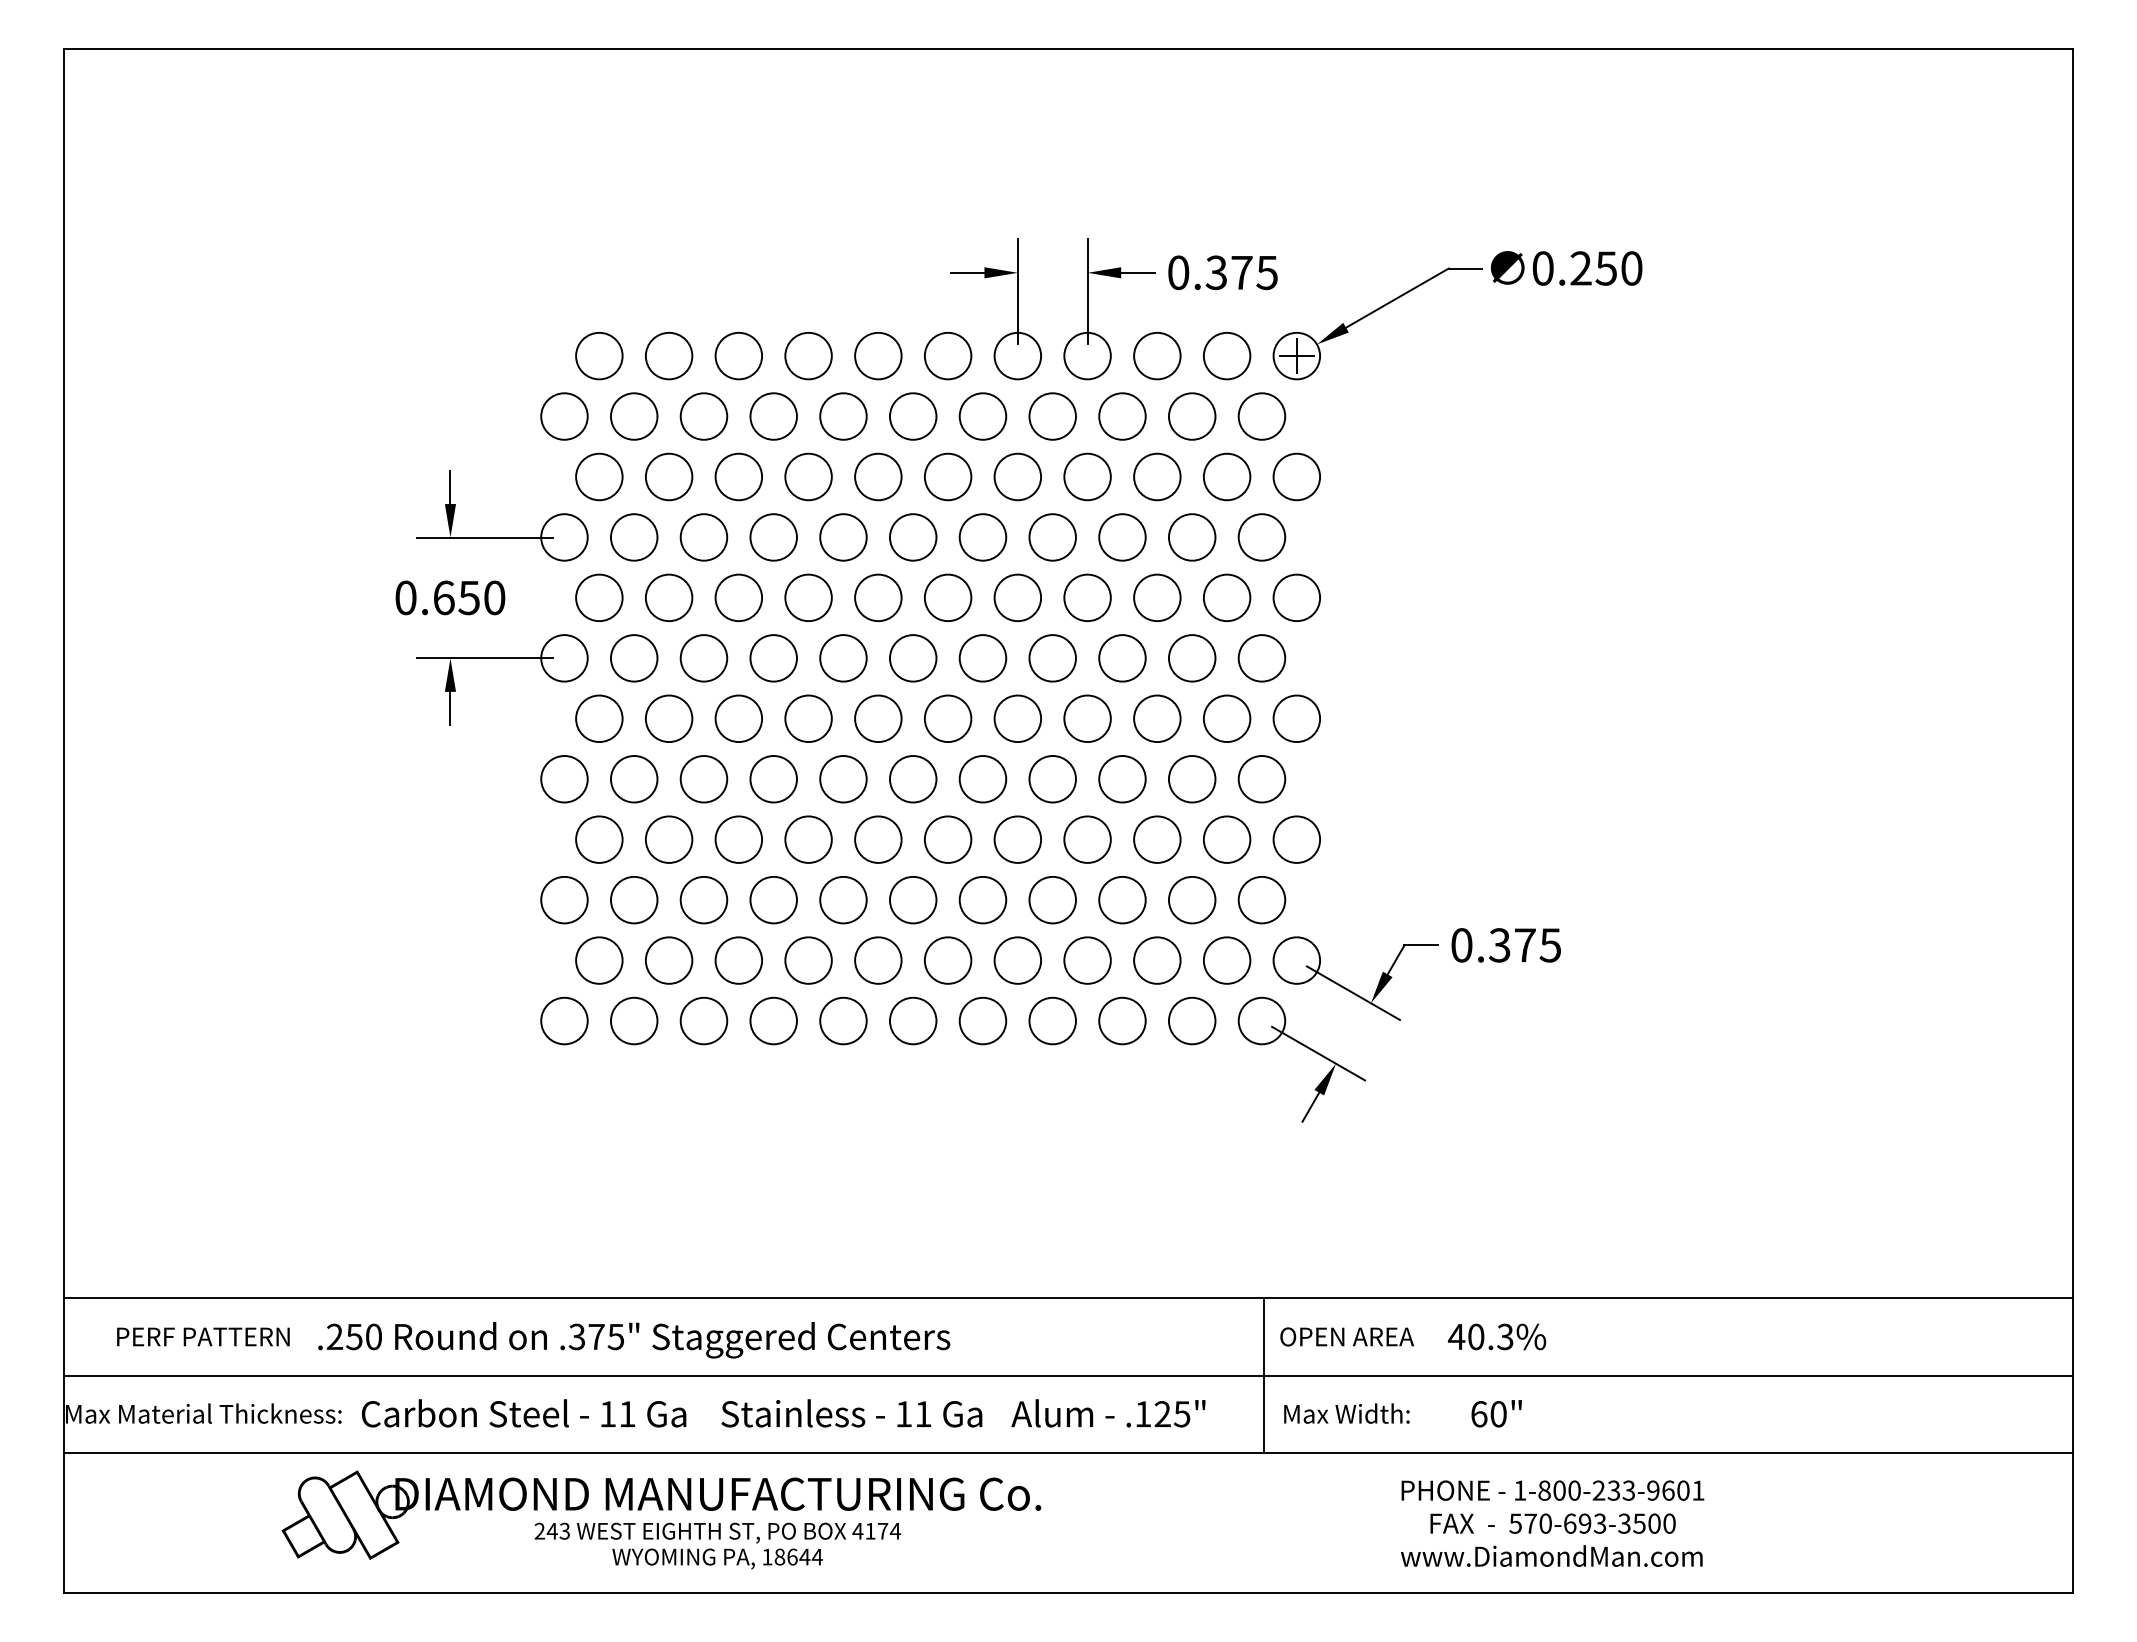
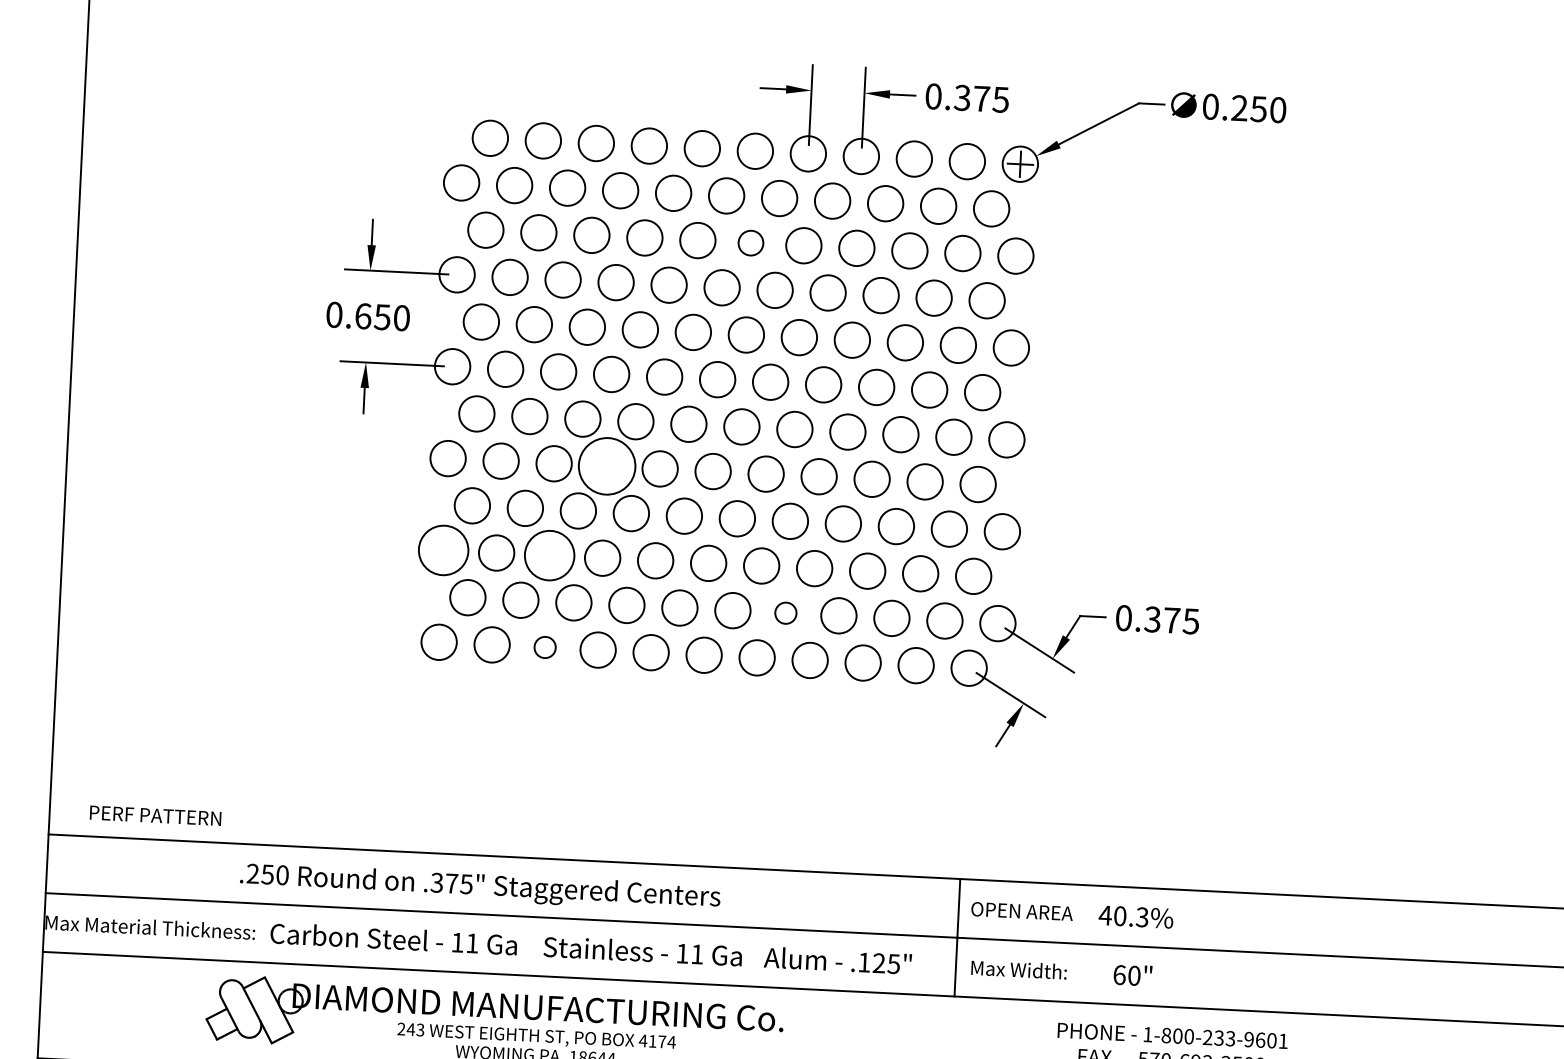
circle: (948, 476) -> (751, 242), size x0.7
circle: (773, 779) -> (606, 466), size x1.6
circle: (564, 899) -> (443, 549), size x1.4
circle: (703, 899) -> (549, 555), size x1.4
circle: (1017, 960) -> (785, 613), size x0.6
circle: (703, 1020) -> (544, 647), size x0.6
text: (203, 1336) -> (155, 815), moved

